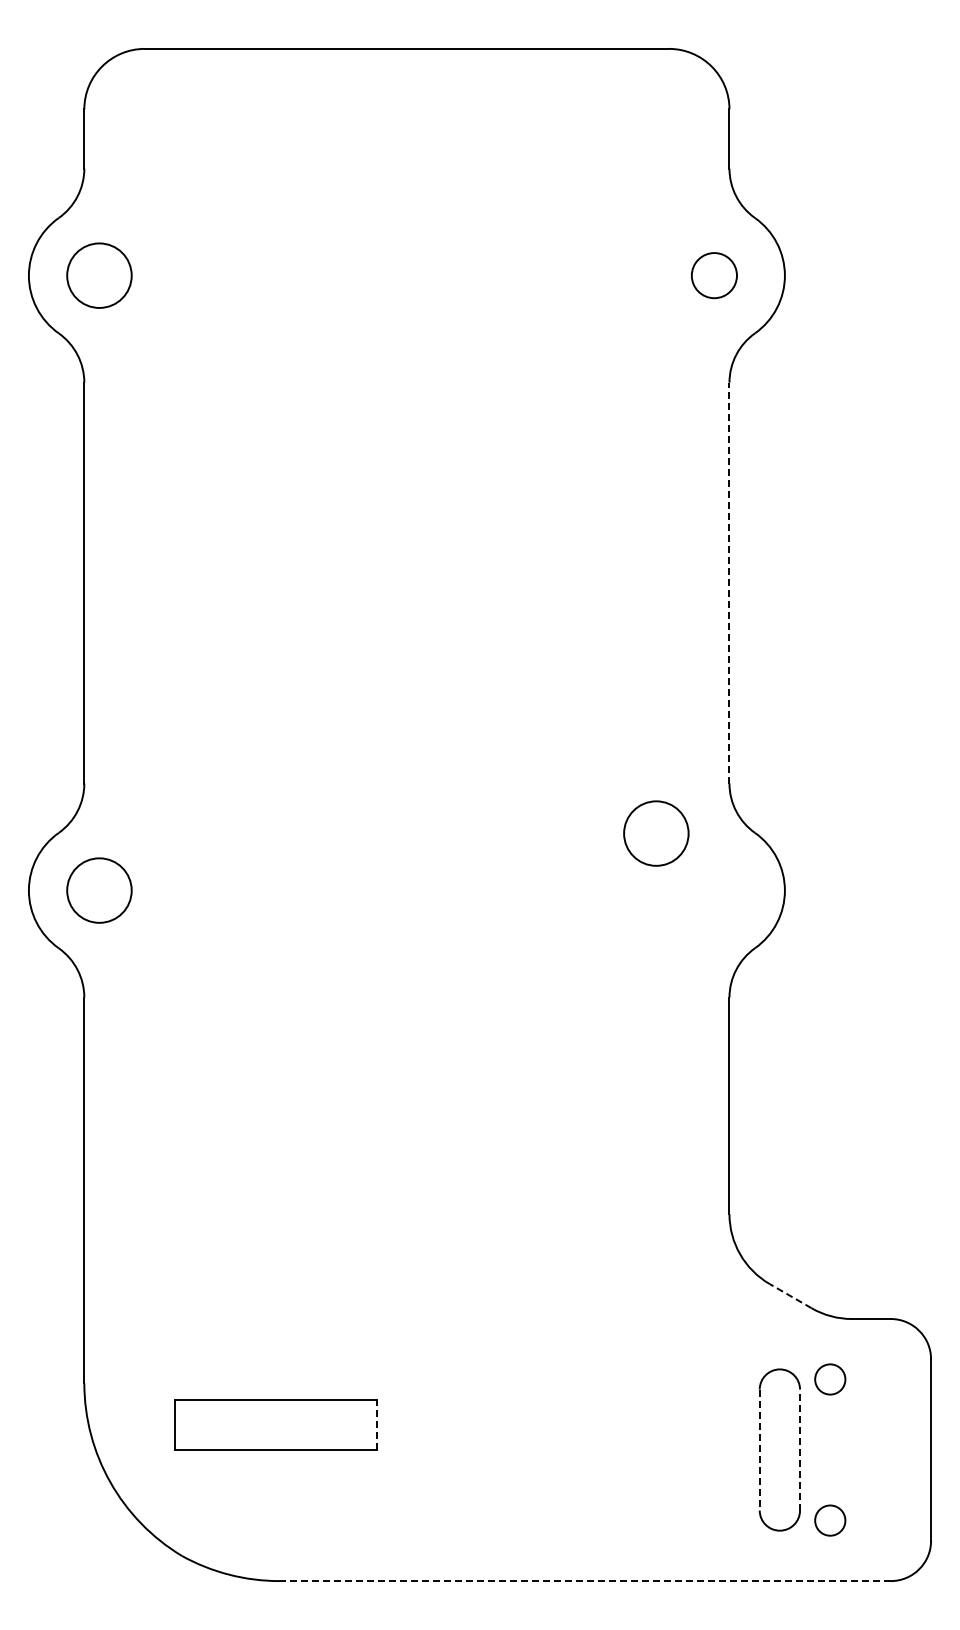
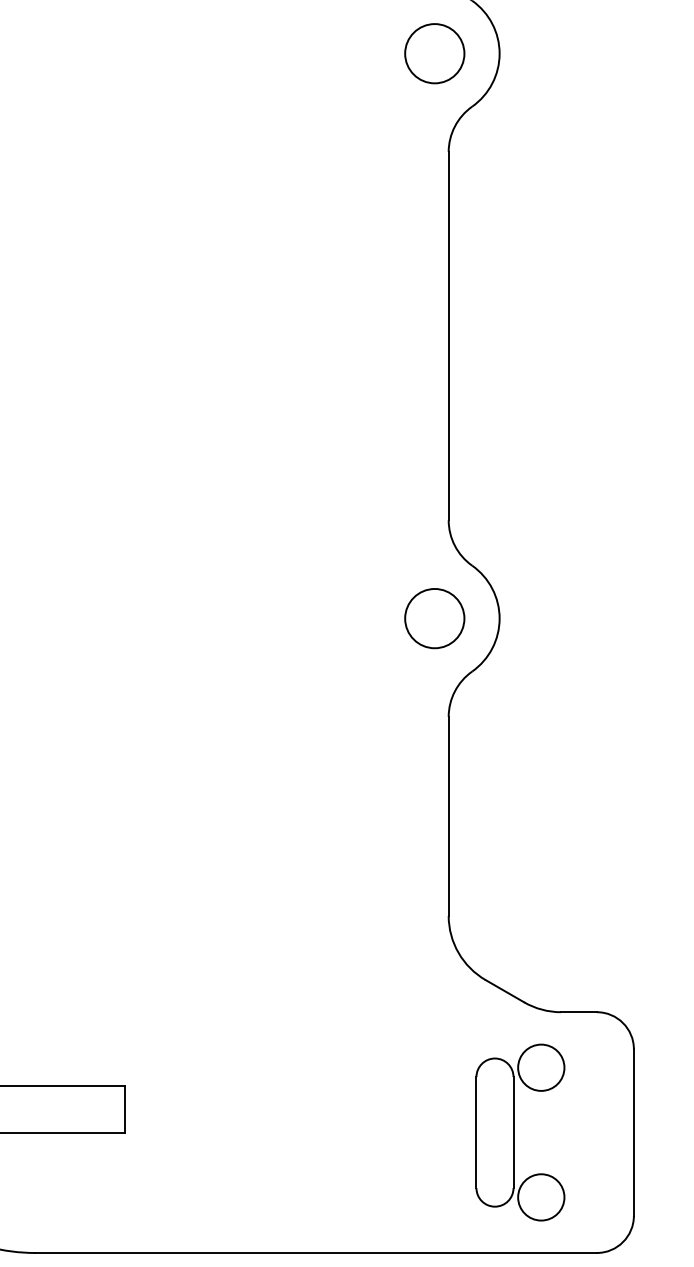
circle: (714, 275) -> (434, 53), size x1.43
line: (729, 582) -> (448, 335), dashed -> solid
circle: (656, 833) -> (434, 618), moved
line: (790, 1295) -> (504, 990), dashed -> solid
circle: (830, 1379) -> (541, 1067), size x1.67
line: (376, 1424) -> (124, 1109), dashed -> solid
line: (800, 1449) -> (513, 1132), dashed -> solid
line: (759, 1450) -> (476, 1133), dashed -> solid
circle: (830, 1520) -> (541, 1197), size x1.67
line: (585, 1581) -> (316, 1253), dashed -> solid

